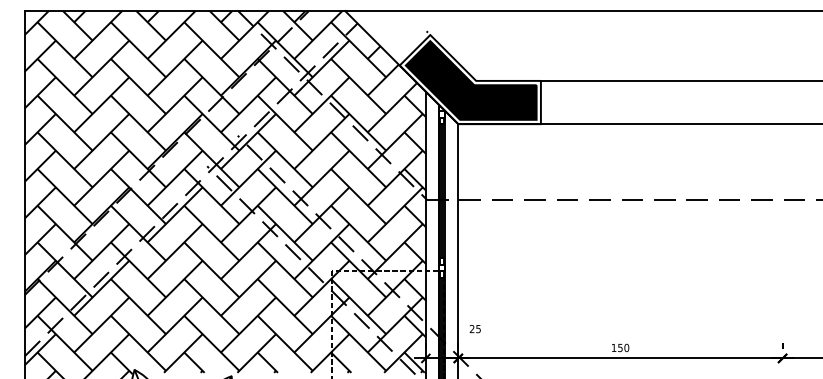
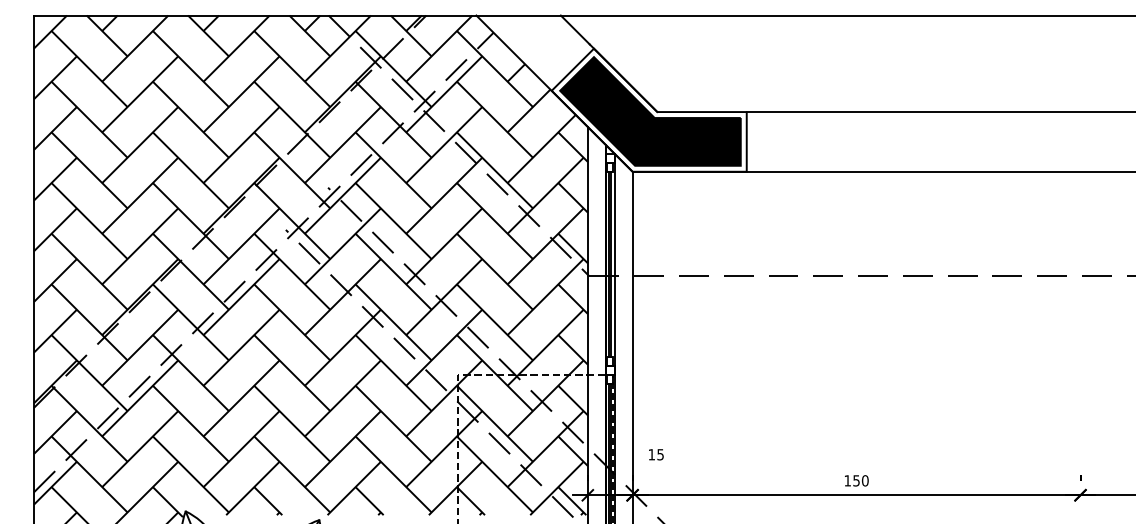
line: (440, 45) -> (608, 63), added
text: (471, 328) -> (651, 454), 25 -> 15

